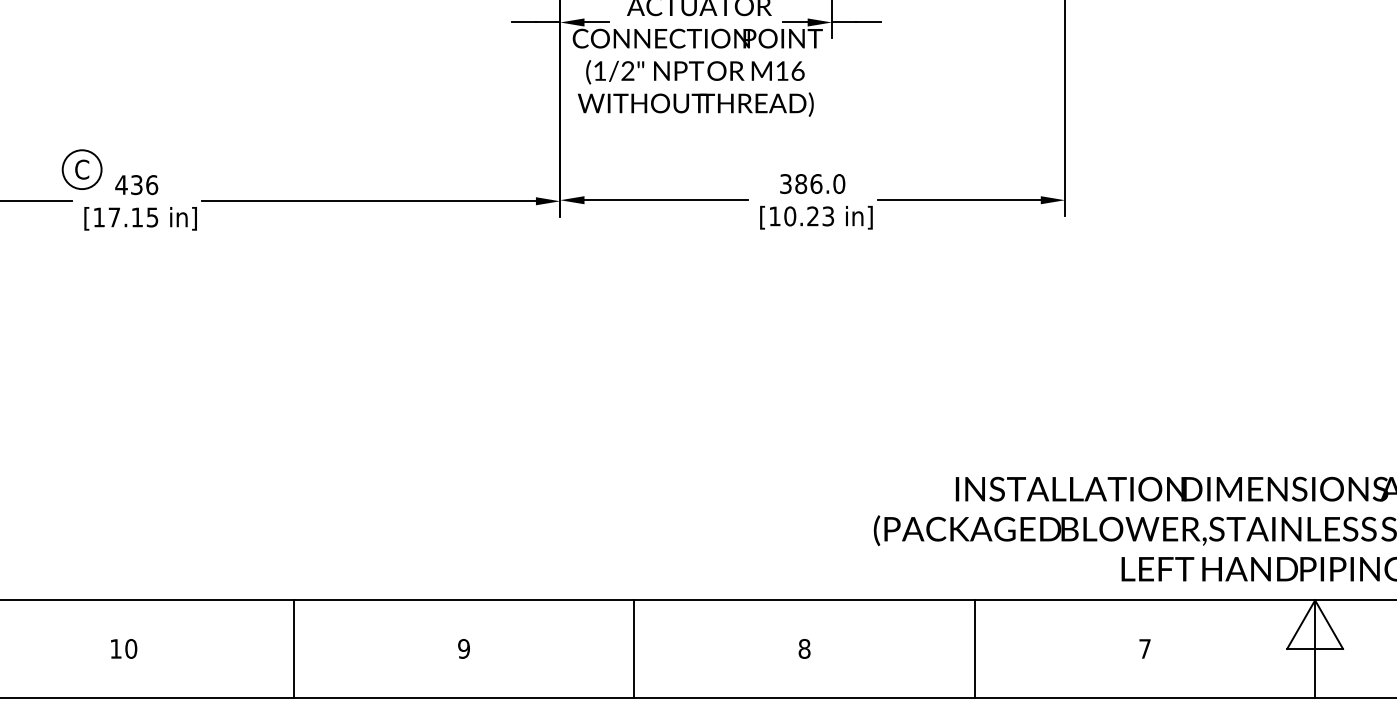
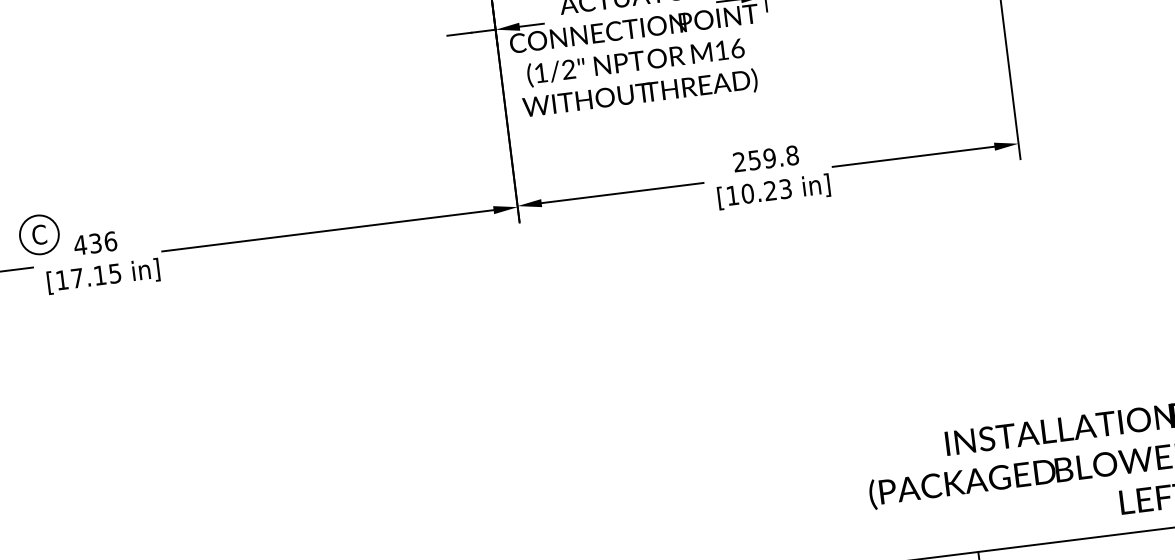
text: (812, 184) -> (765, 159), 386.0 -> 259.8

